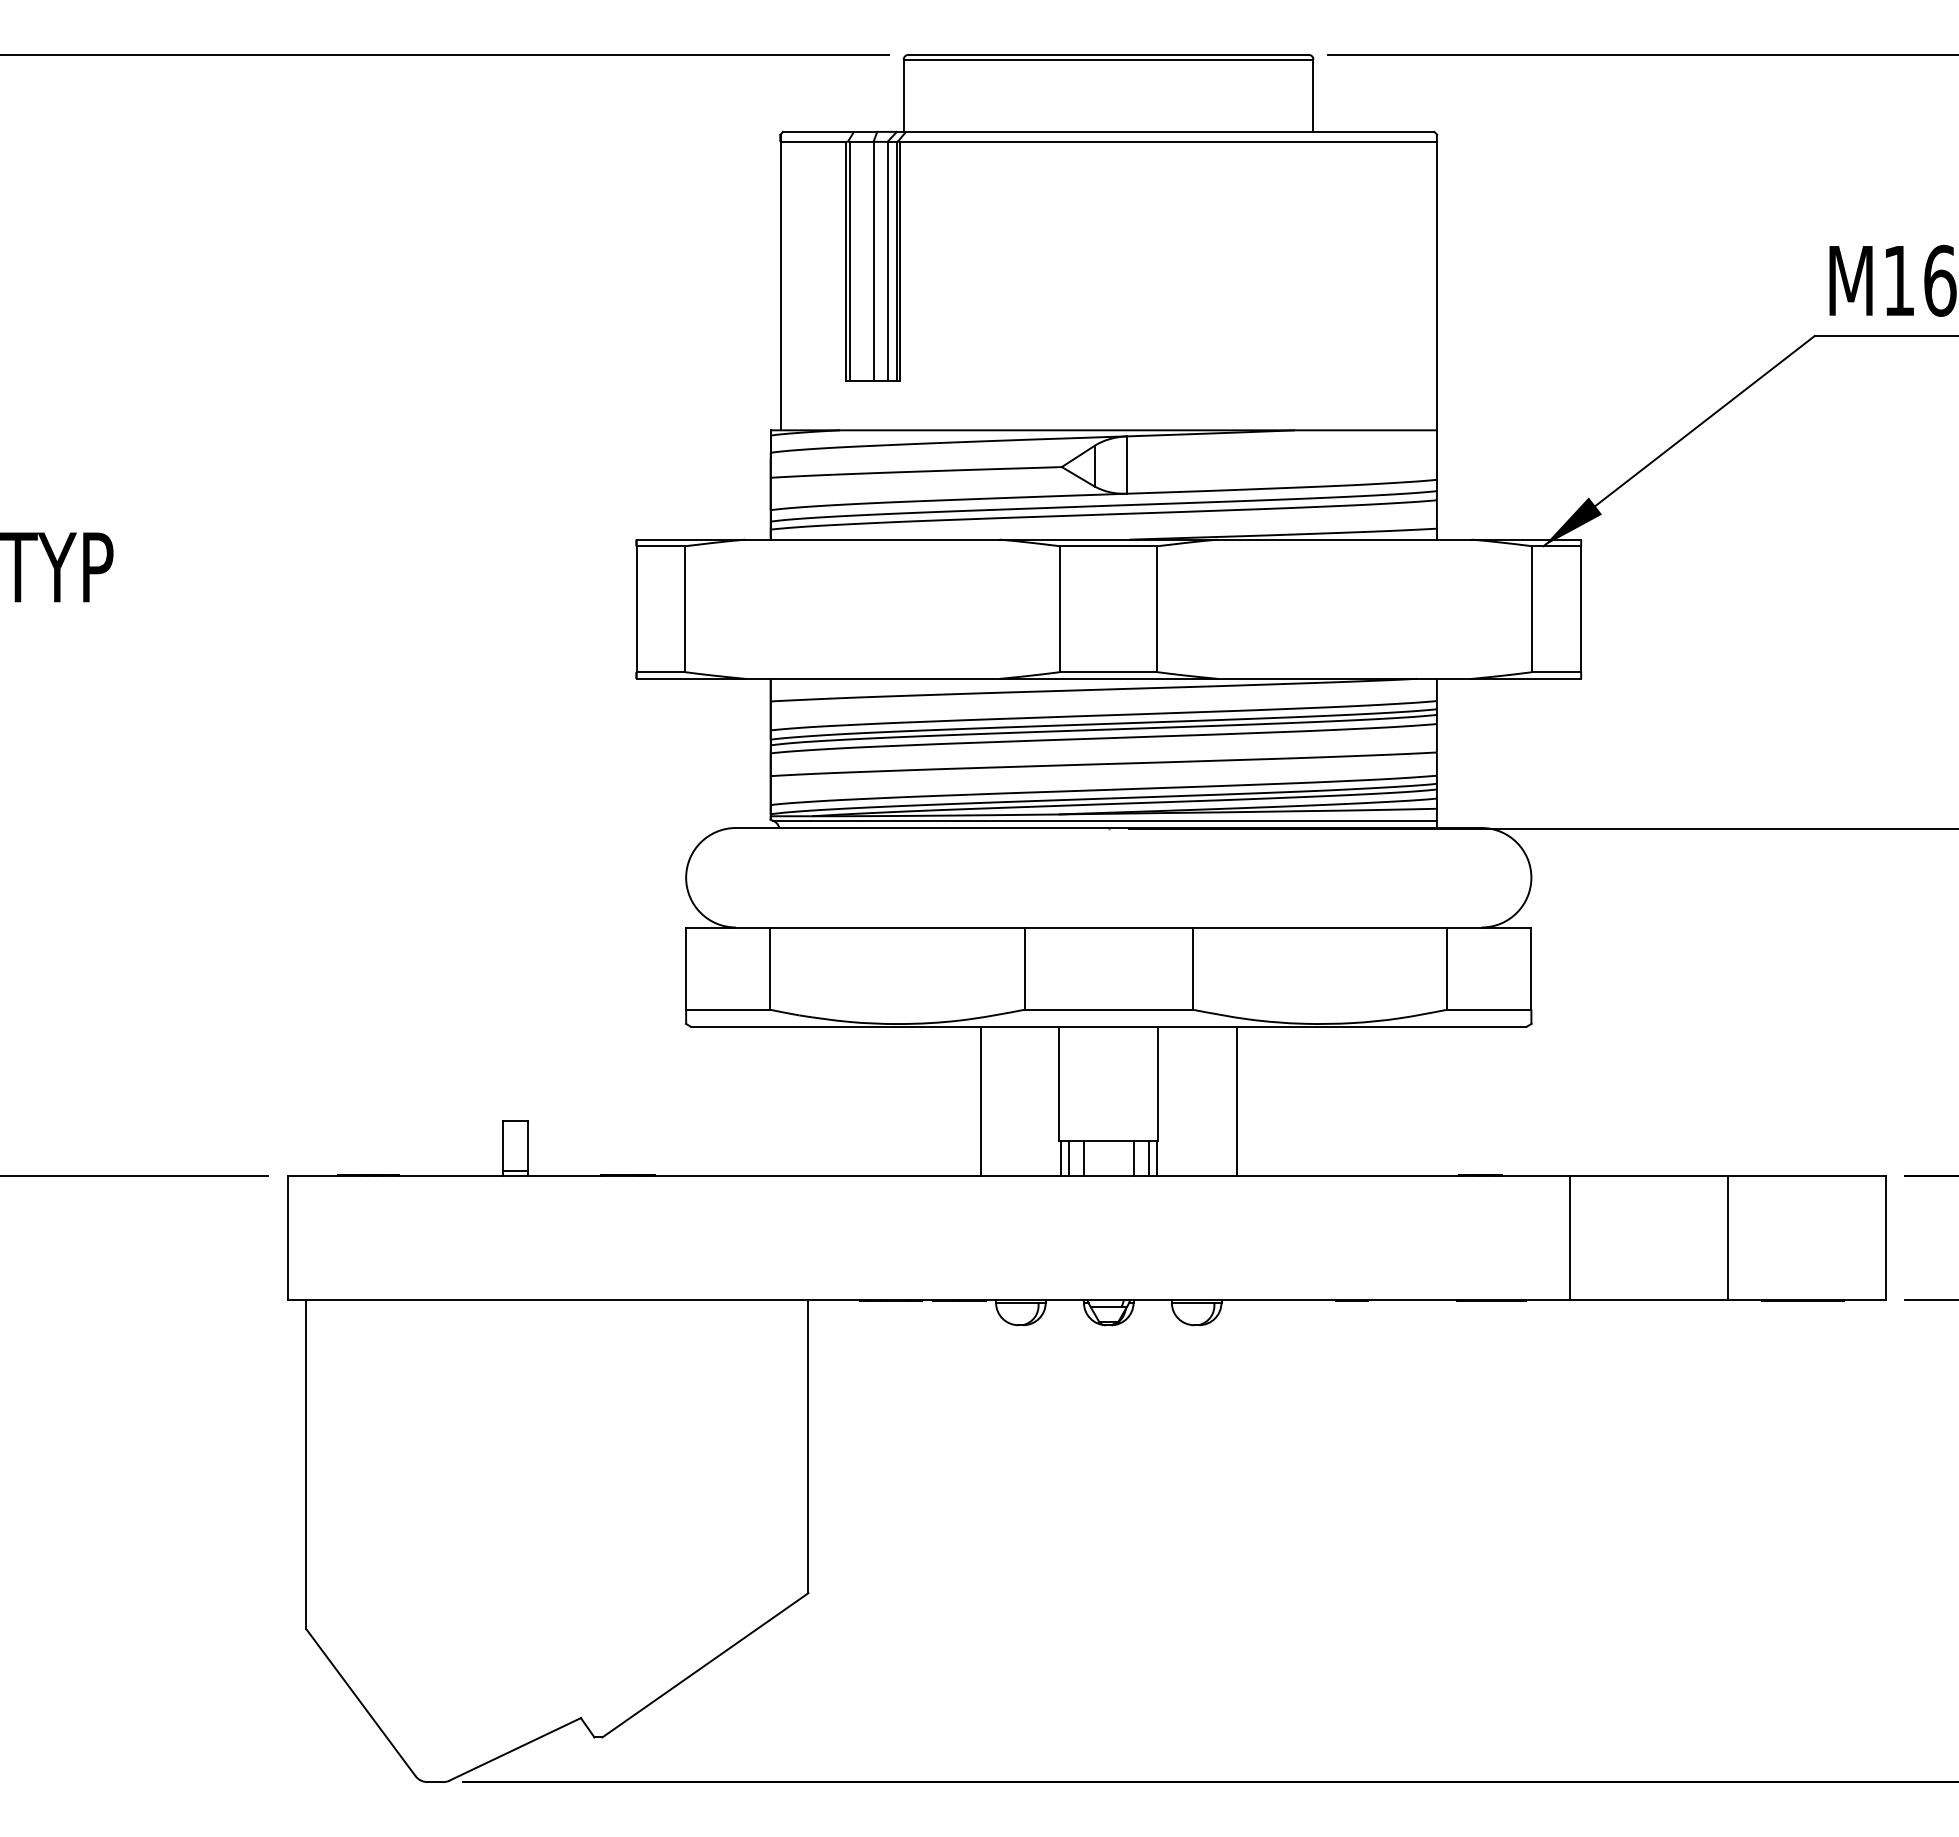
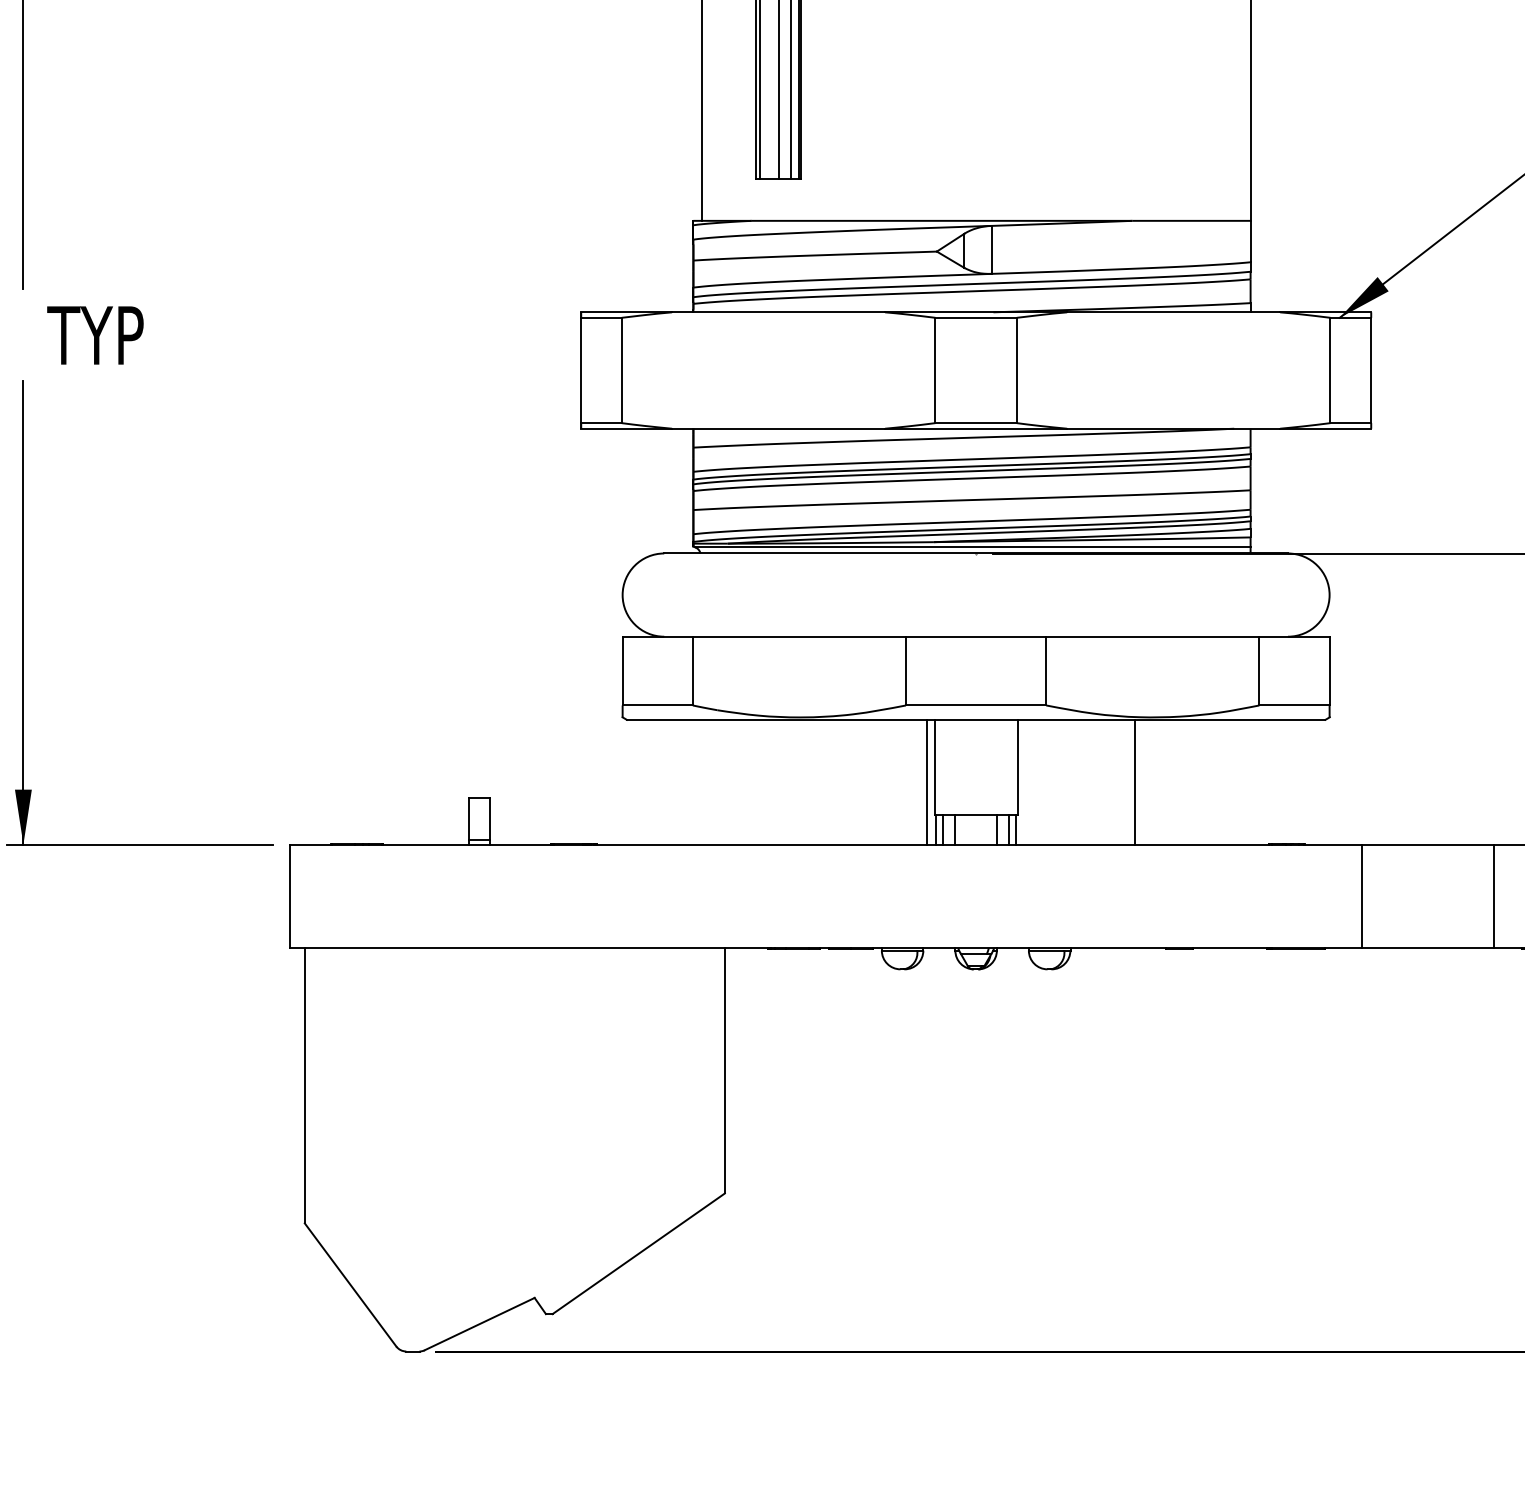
line: (981, 1101) -> (927, 782), moved
line: (1236, 1101) -> (1134, 782), moved

